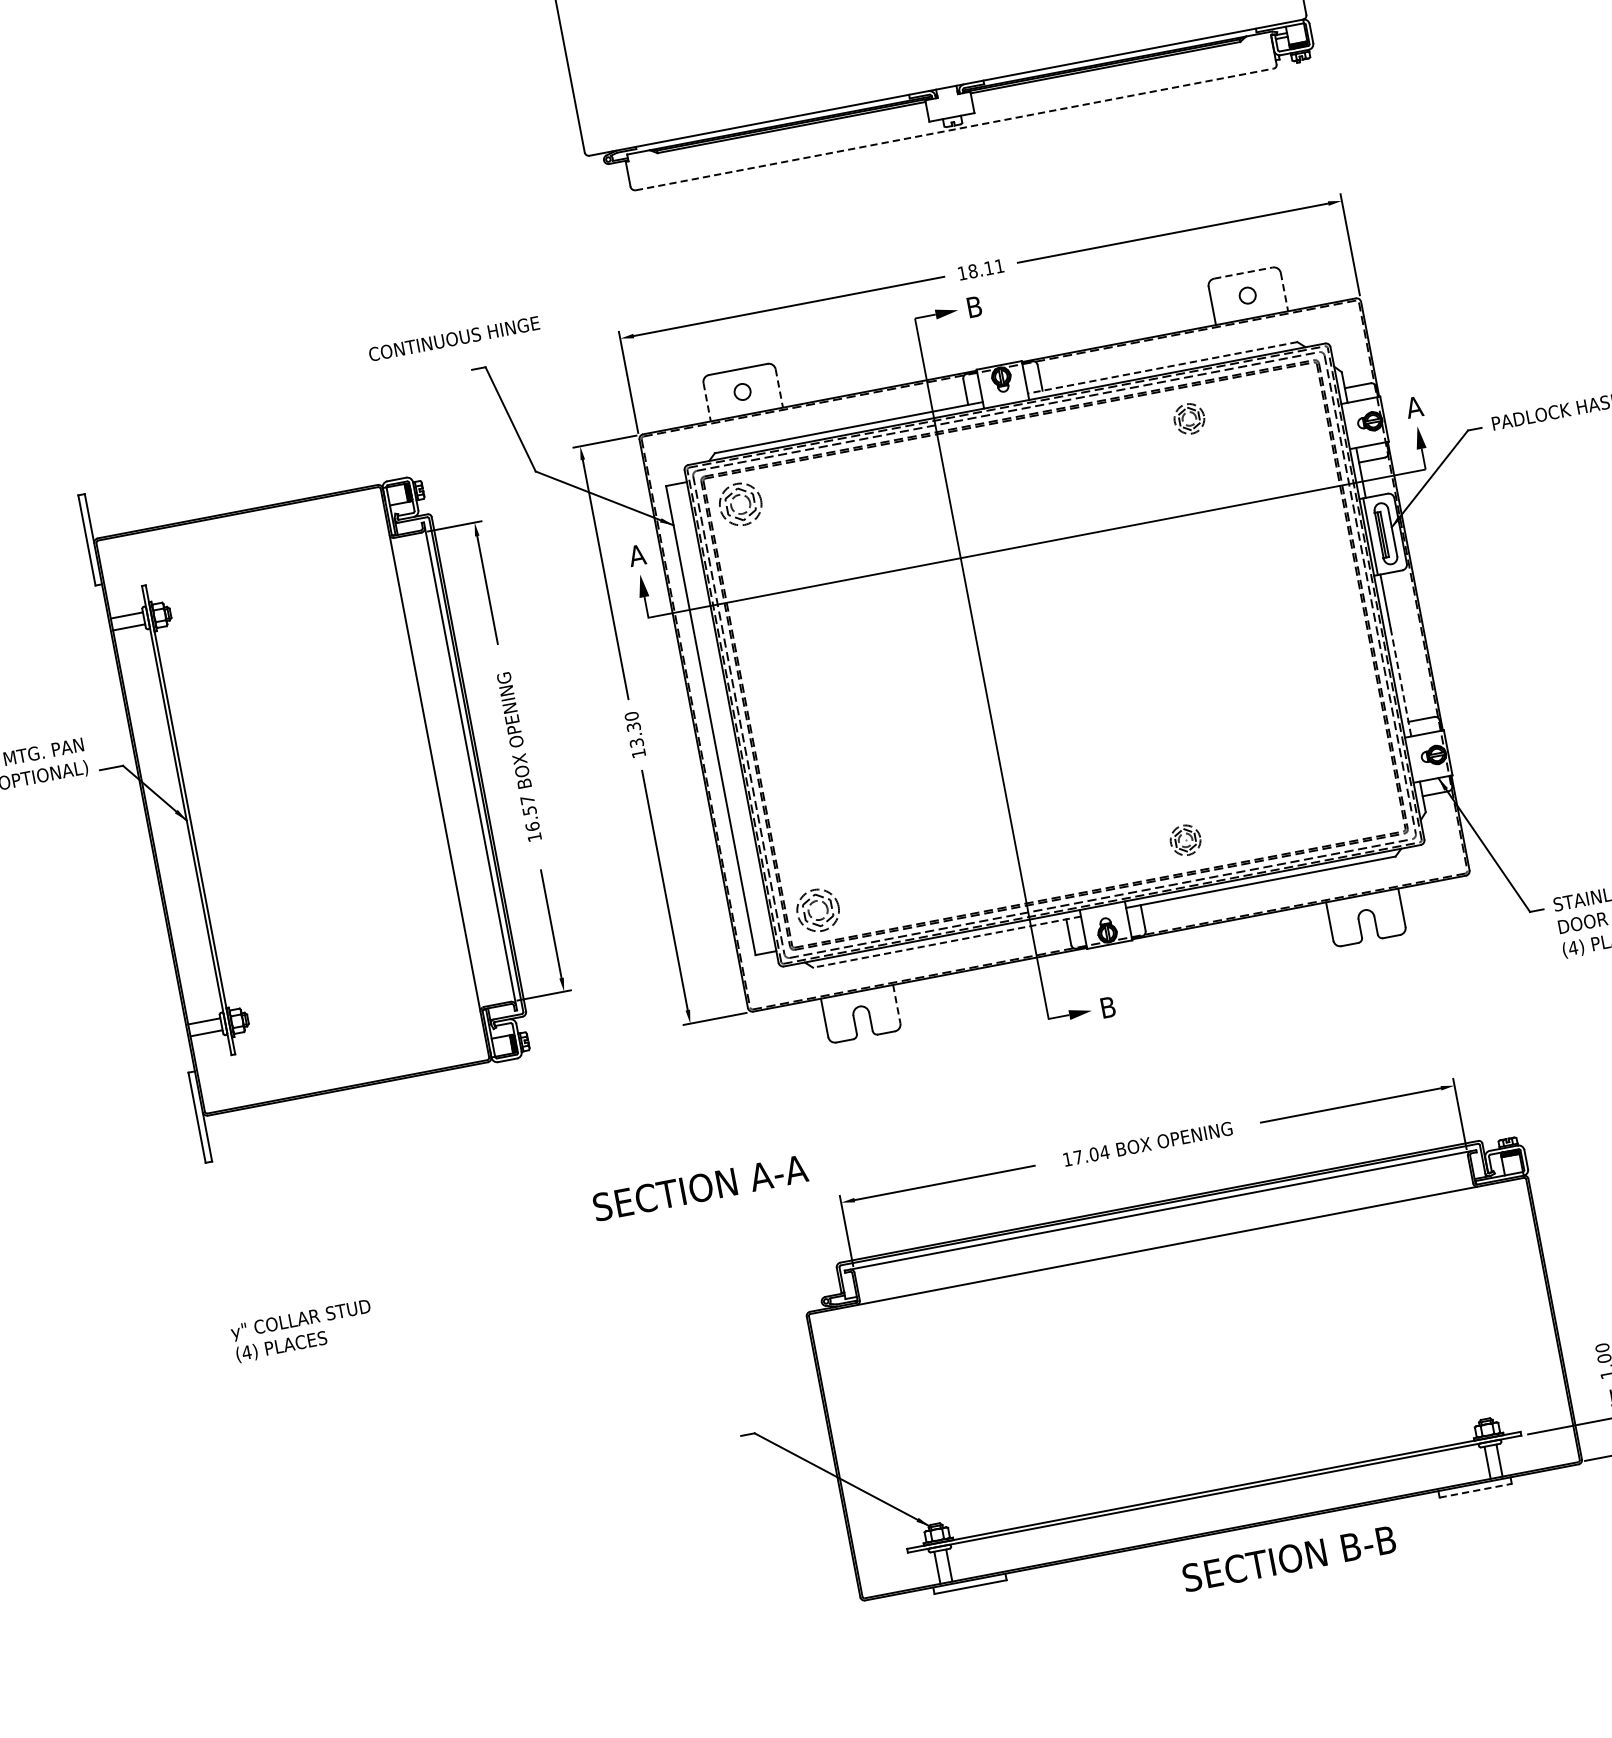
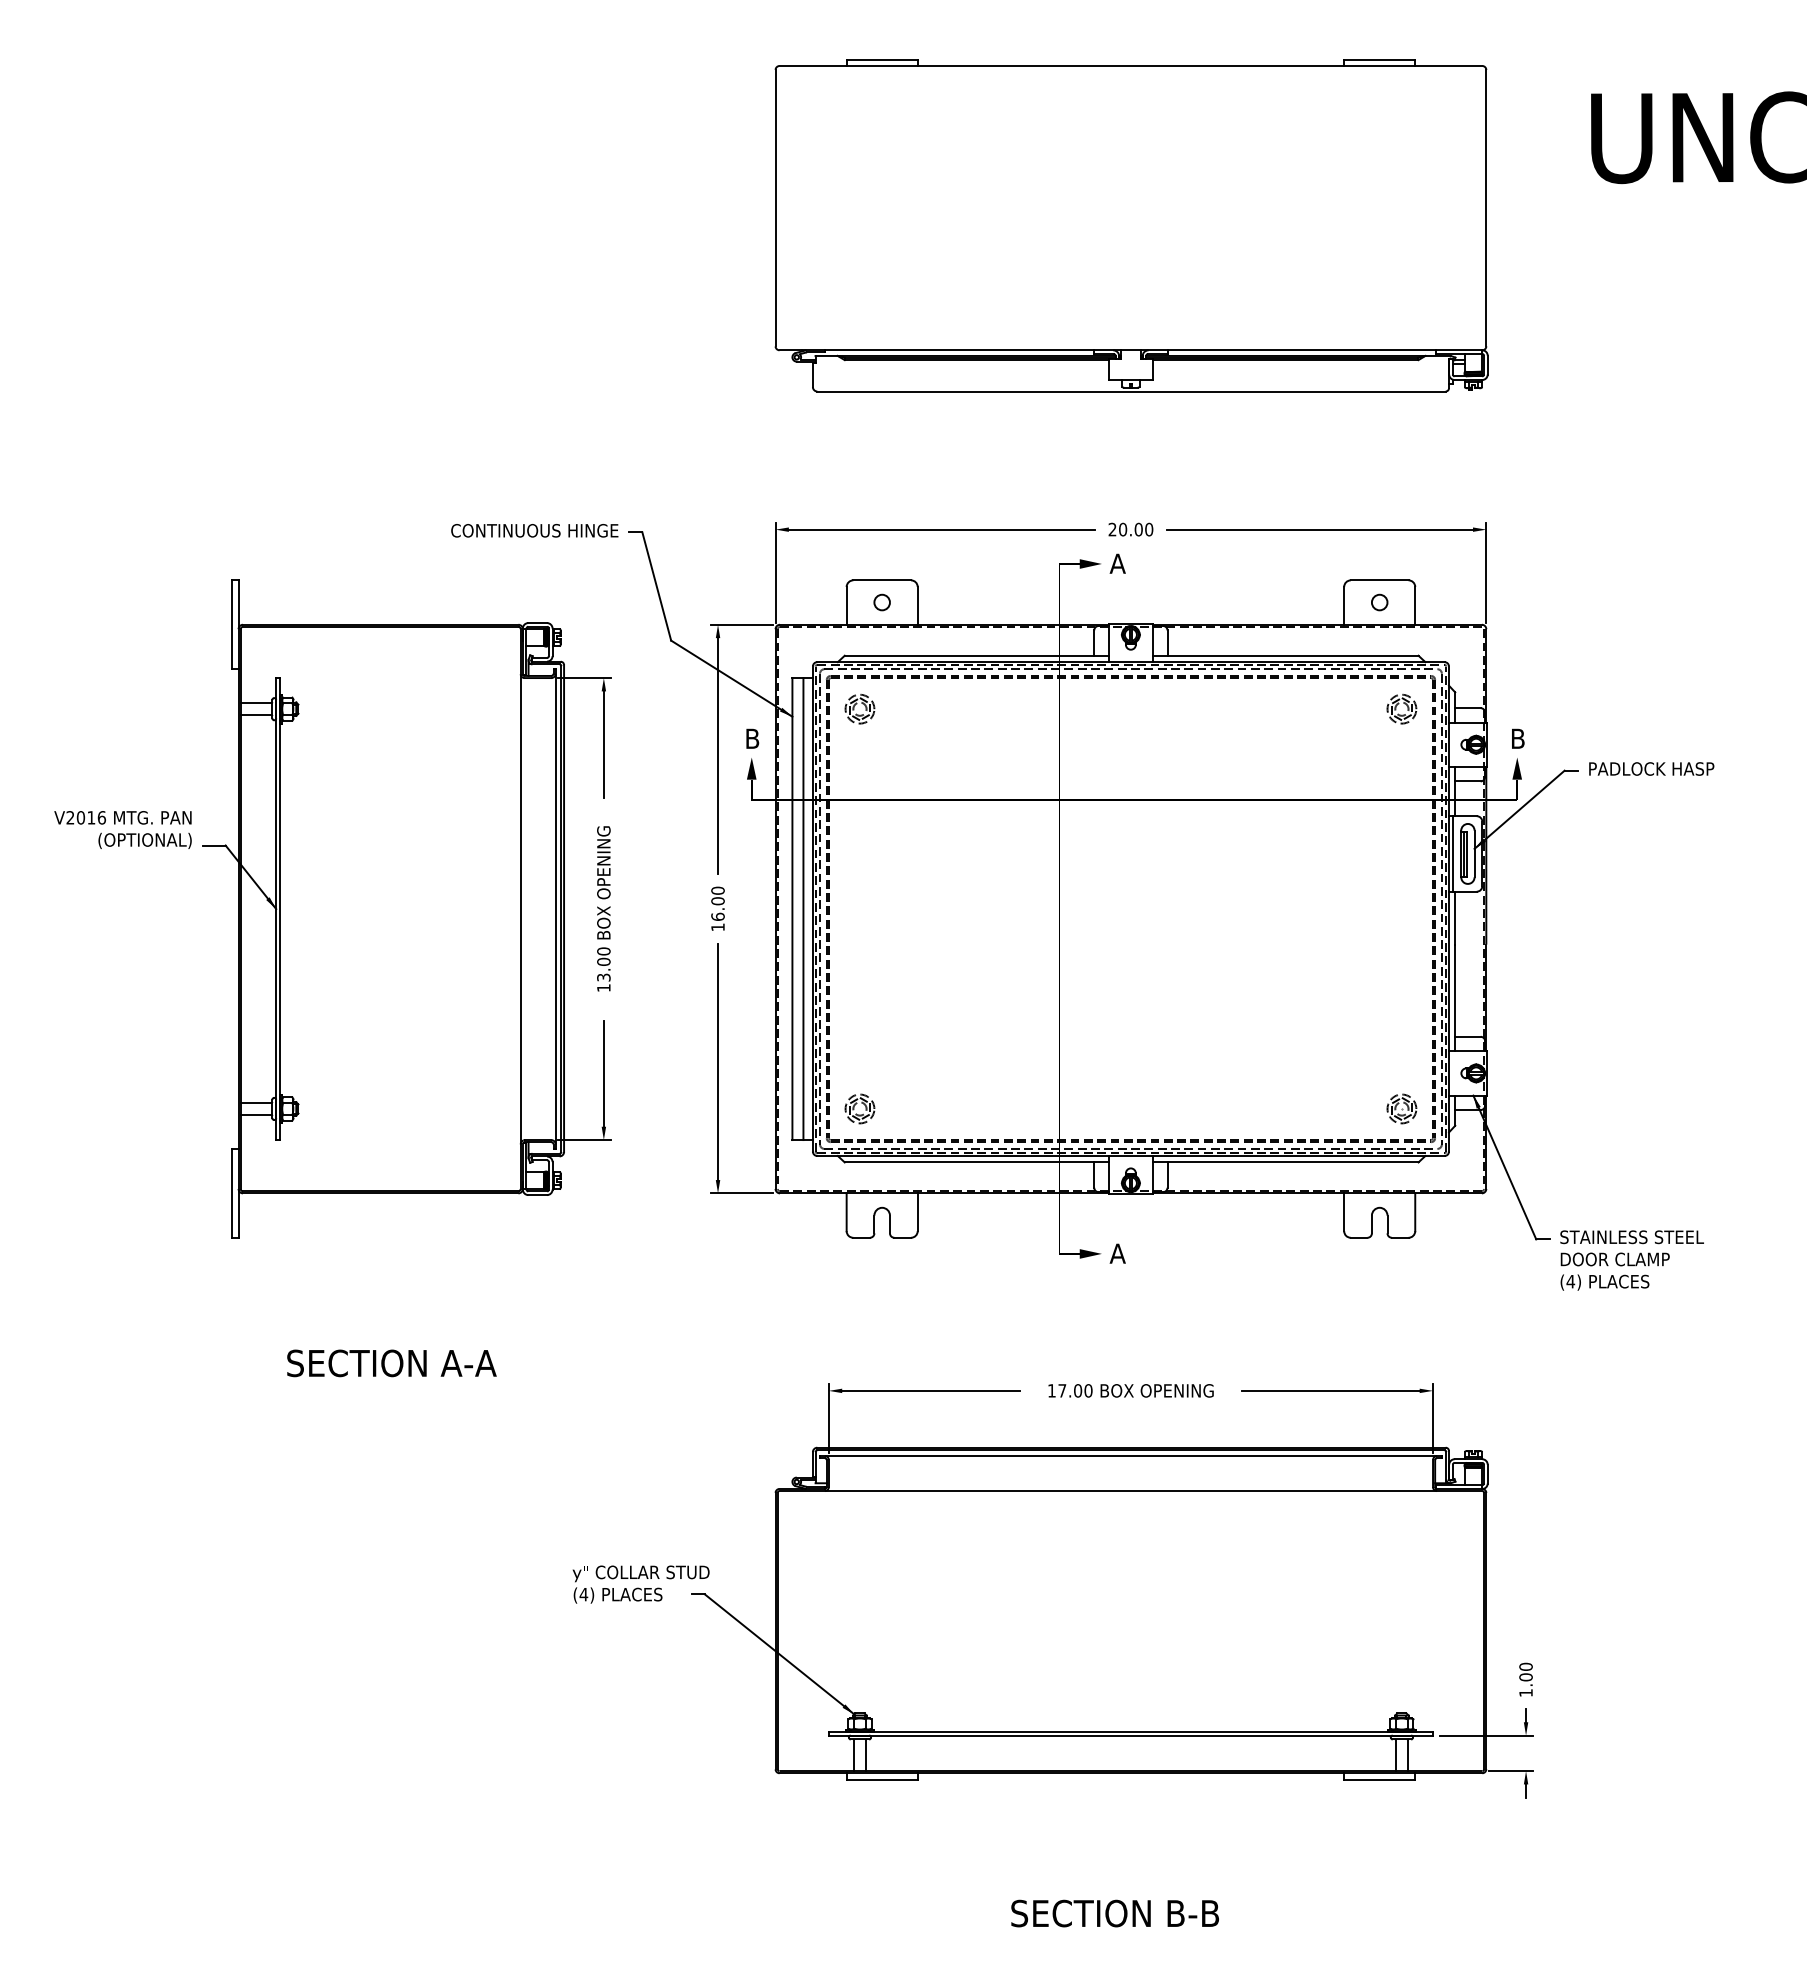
line: (955, 129) -> (1132, 391), dashed -> solid
text: (980, 269) -> (1130, 529), 18.11 -> 20.00
line: (1243, 273) -> (1379, 580), dashed -> solid
line: (1284, 291) -> (1415, 605), dashed -> solid
text: (973, 306) -> (1117, 563), B -> A
text: (453, 338) -> (534, 530), moved
line: (1162, 367) -> (1285, 655), dashed -> solid
line: (779, 388) -> (917, 605), dashed -> solid
line: (706, 401) -> (846, 605), dashed -> solid
text: (1413, 406) -> (1517, 738), A -> B
part: (1189, 419) -> (1401, 709), moved
part: (740, 504) -> (859, 709), size x0.71
text: (637, 555) -> (752, 738), A -> B
line: (1401, 682) -> (1455, 998), dashed -> solid
line: (722, 718) -> (803, 909), added
text: (634, 734) -> (717, 908), 13.30 -> 16.00
text: (529, 813) -> (603, 964), 16.57 -> 13.00
part: (1185, 839) -> (1401, 1108), moved
part: (817, 910) -> (859, 1108), size x0.71
line: (946, 942) -> (976, 1162), dashed -> solid
line: (896, 1004) -> (917, 1212), dashed -> solid
text: (1107, 1007) -> (1117, 1253), B -> A
text: (1104, 1152) -> (1088, 1390), 17.04 -> 17.00
text: (700, 1188) -> (391, 1363), moved
text: (302, 1331) -> (640, 1584), moved
line: (1475, 1490) -> (1379, 1779), dashed -> solid
text: (1288, 1558) -> (1114, 1913), moved

